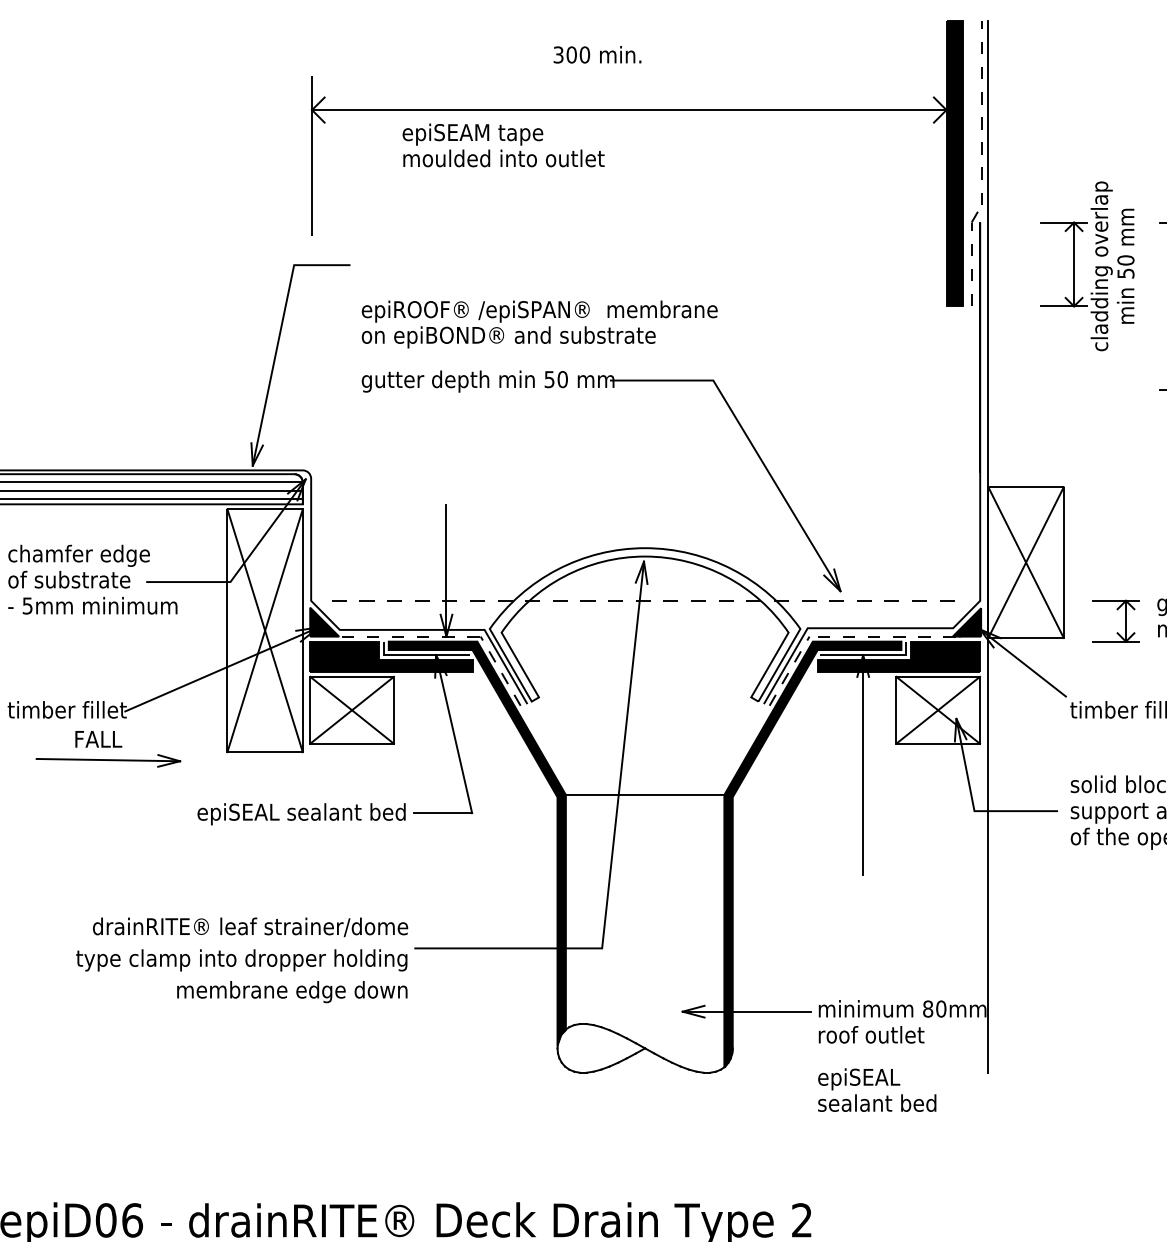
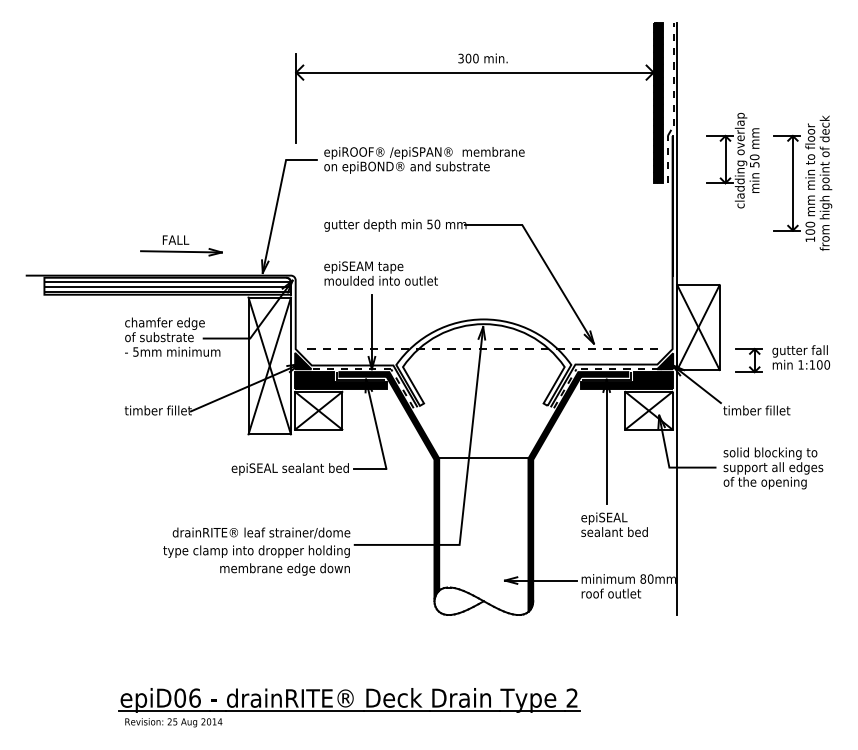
text: (596, 54) -> (482, 58), moved
text: (502, 145) -> (380, 273), moved
text: (539, 324) -> (424, 160), moved
part: (108, 748) -> (181, 245), moved
text: (877, 1089) -> (614, 524), moved

